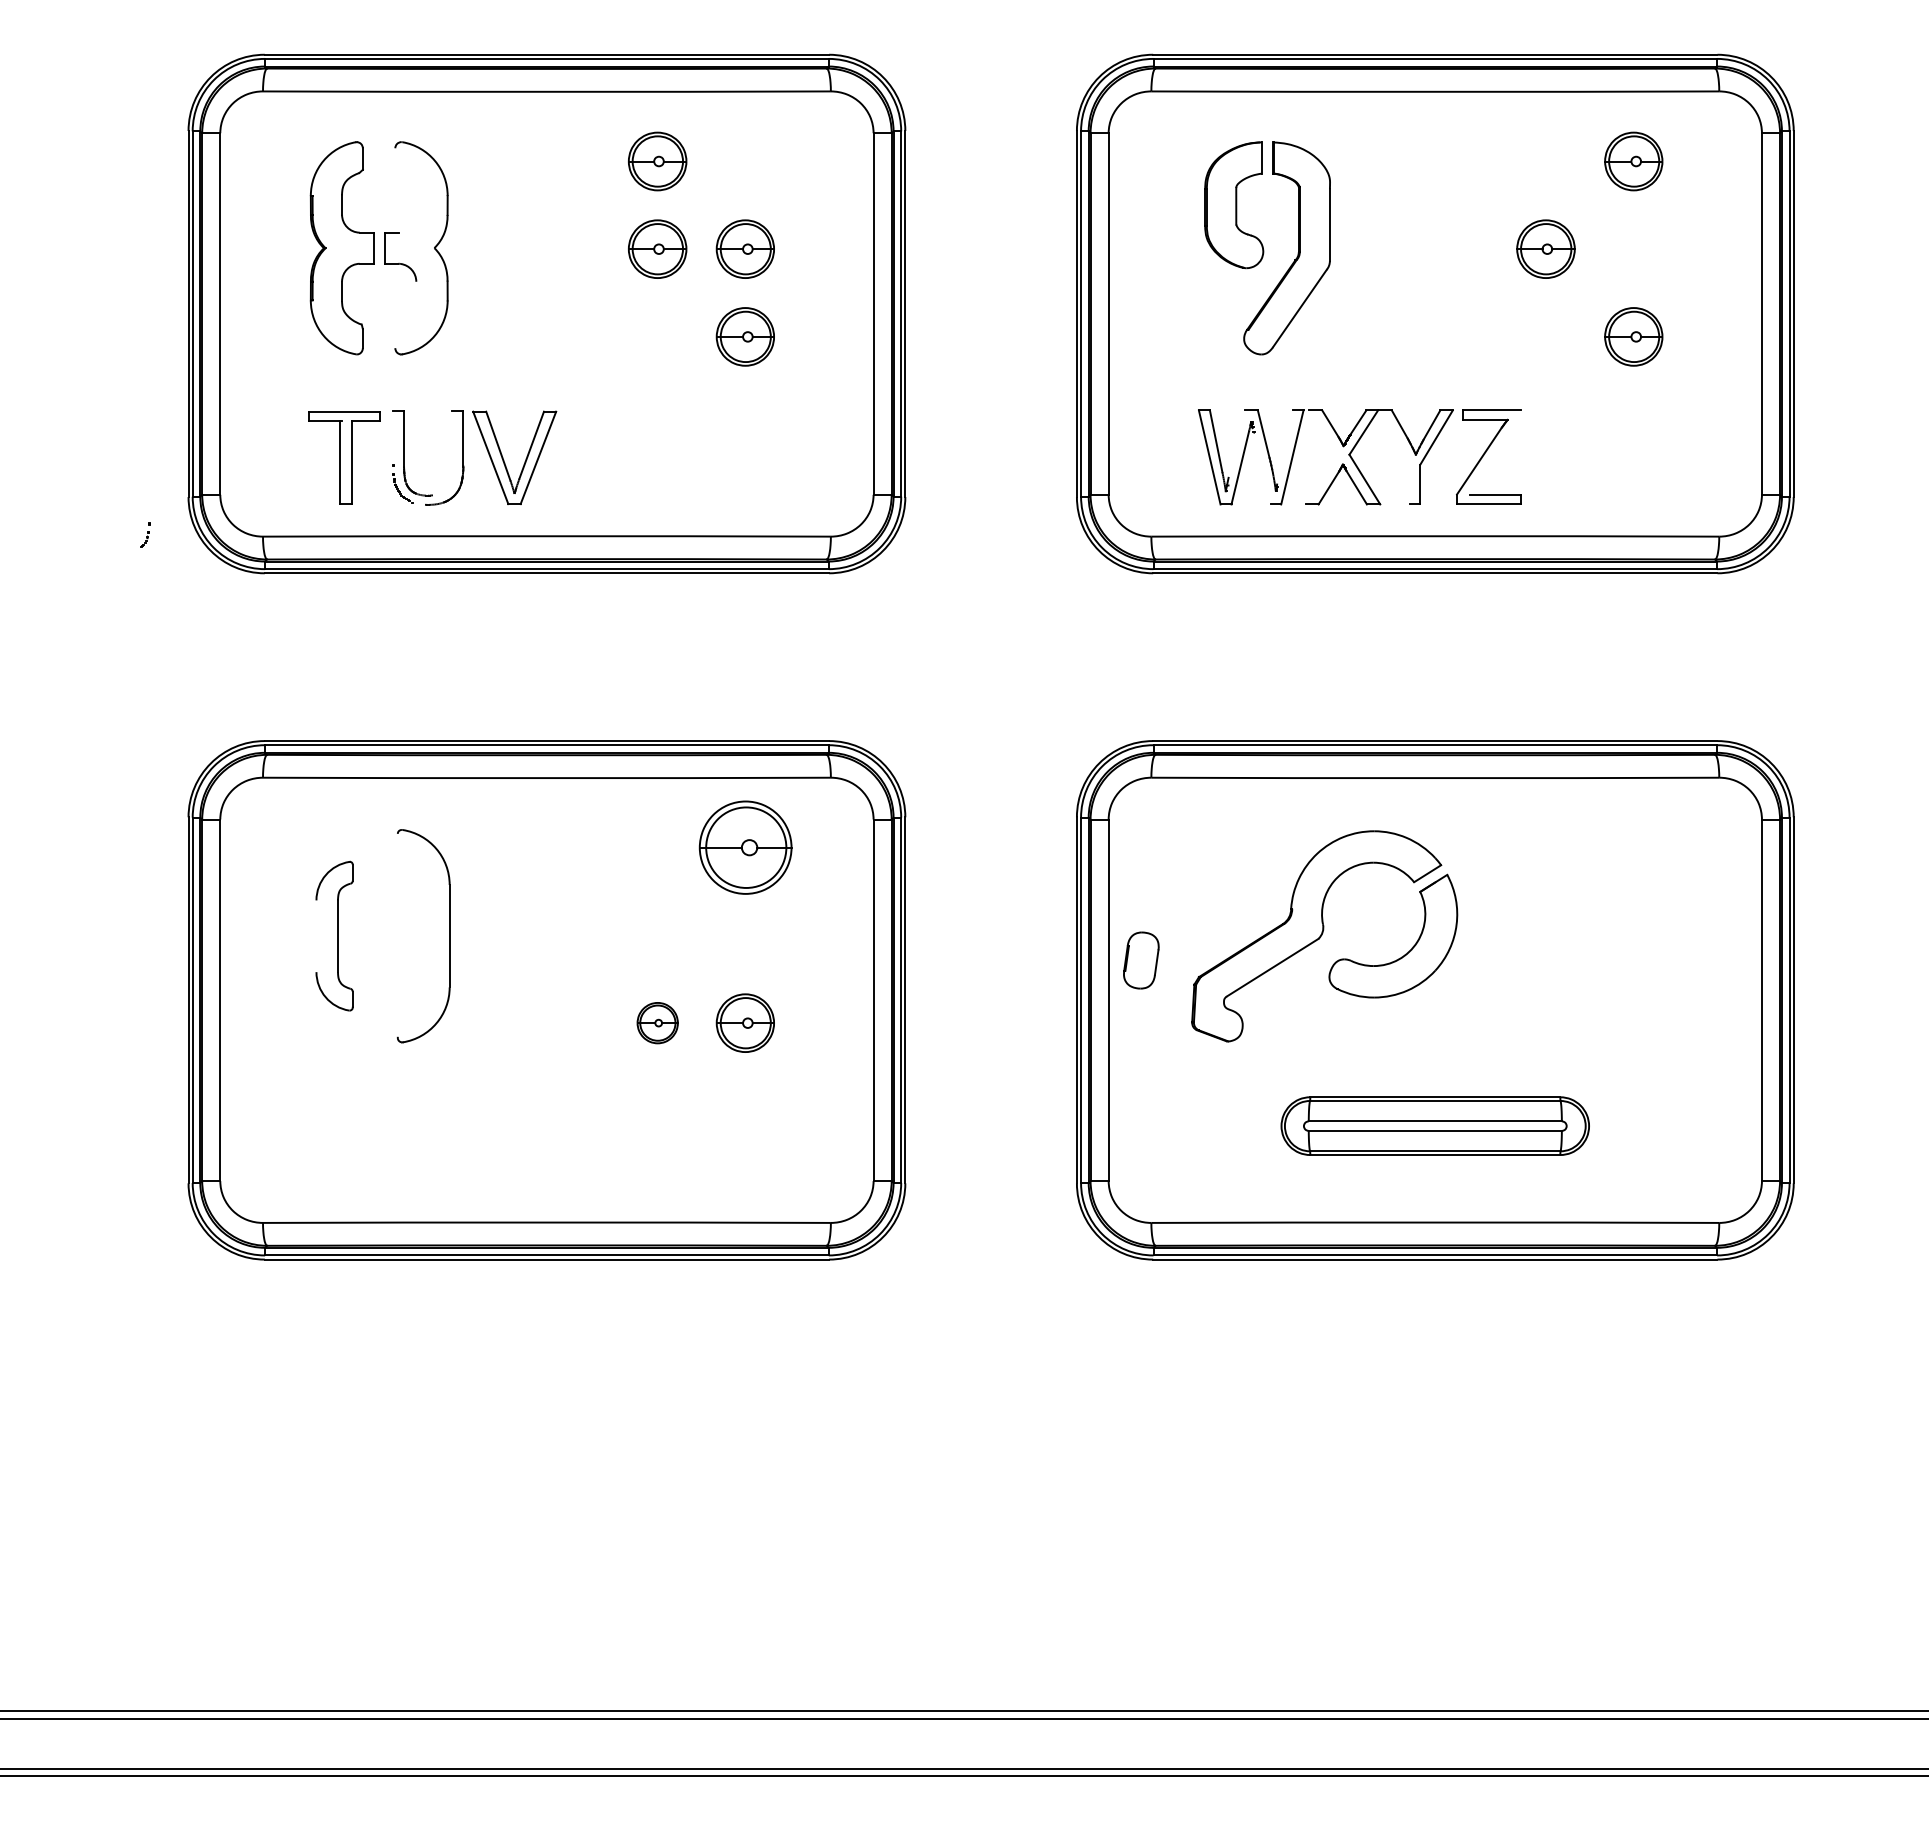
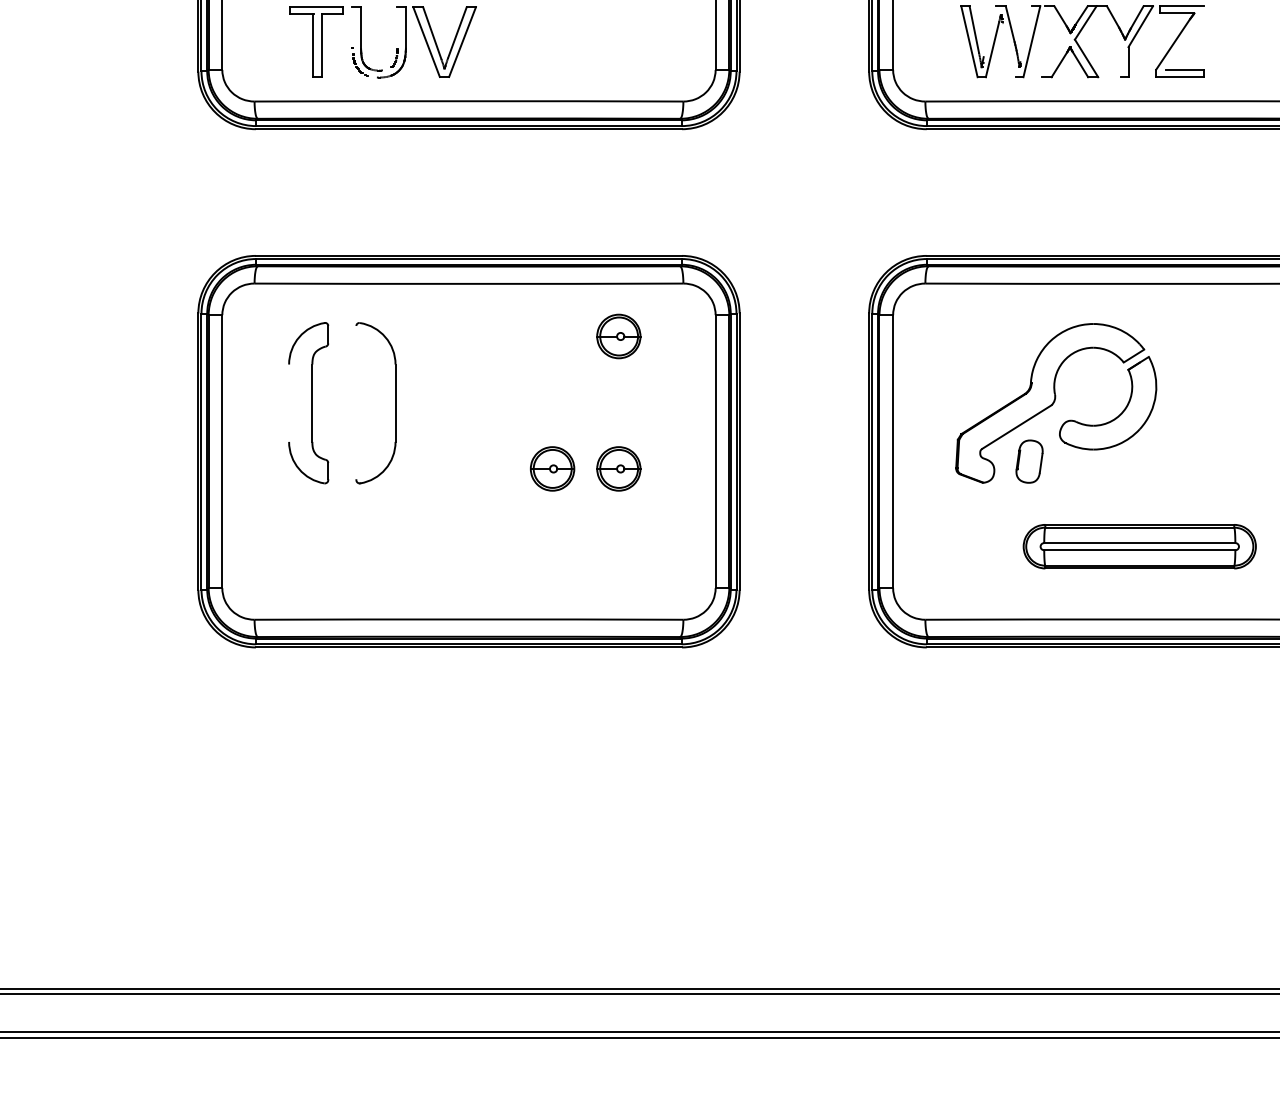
part: (145, 534) -> (394, 57), moved
part: (744, 847) -> (618, 336), size x0.62
part: (334, 936) -> (308, 403), size x1.43
part: (1141, 960) -> (1029, 461), moved
part: (657, 1022) -> (552, 468), size x1.43

